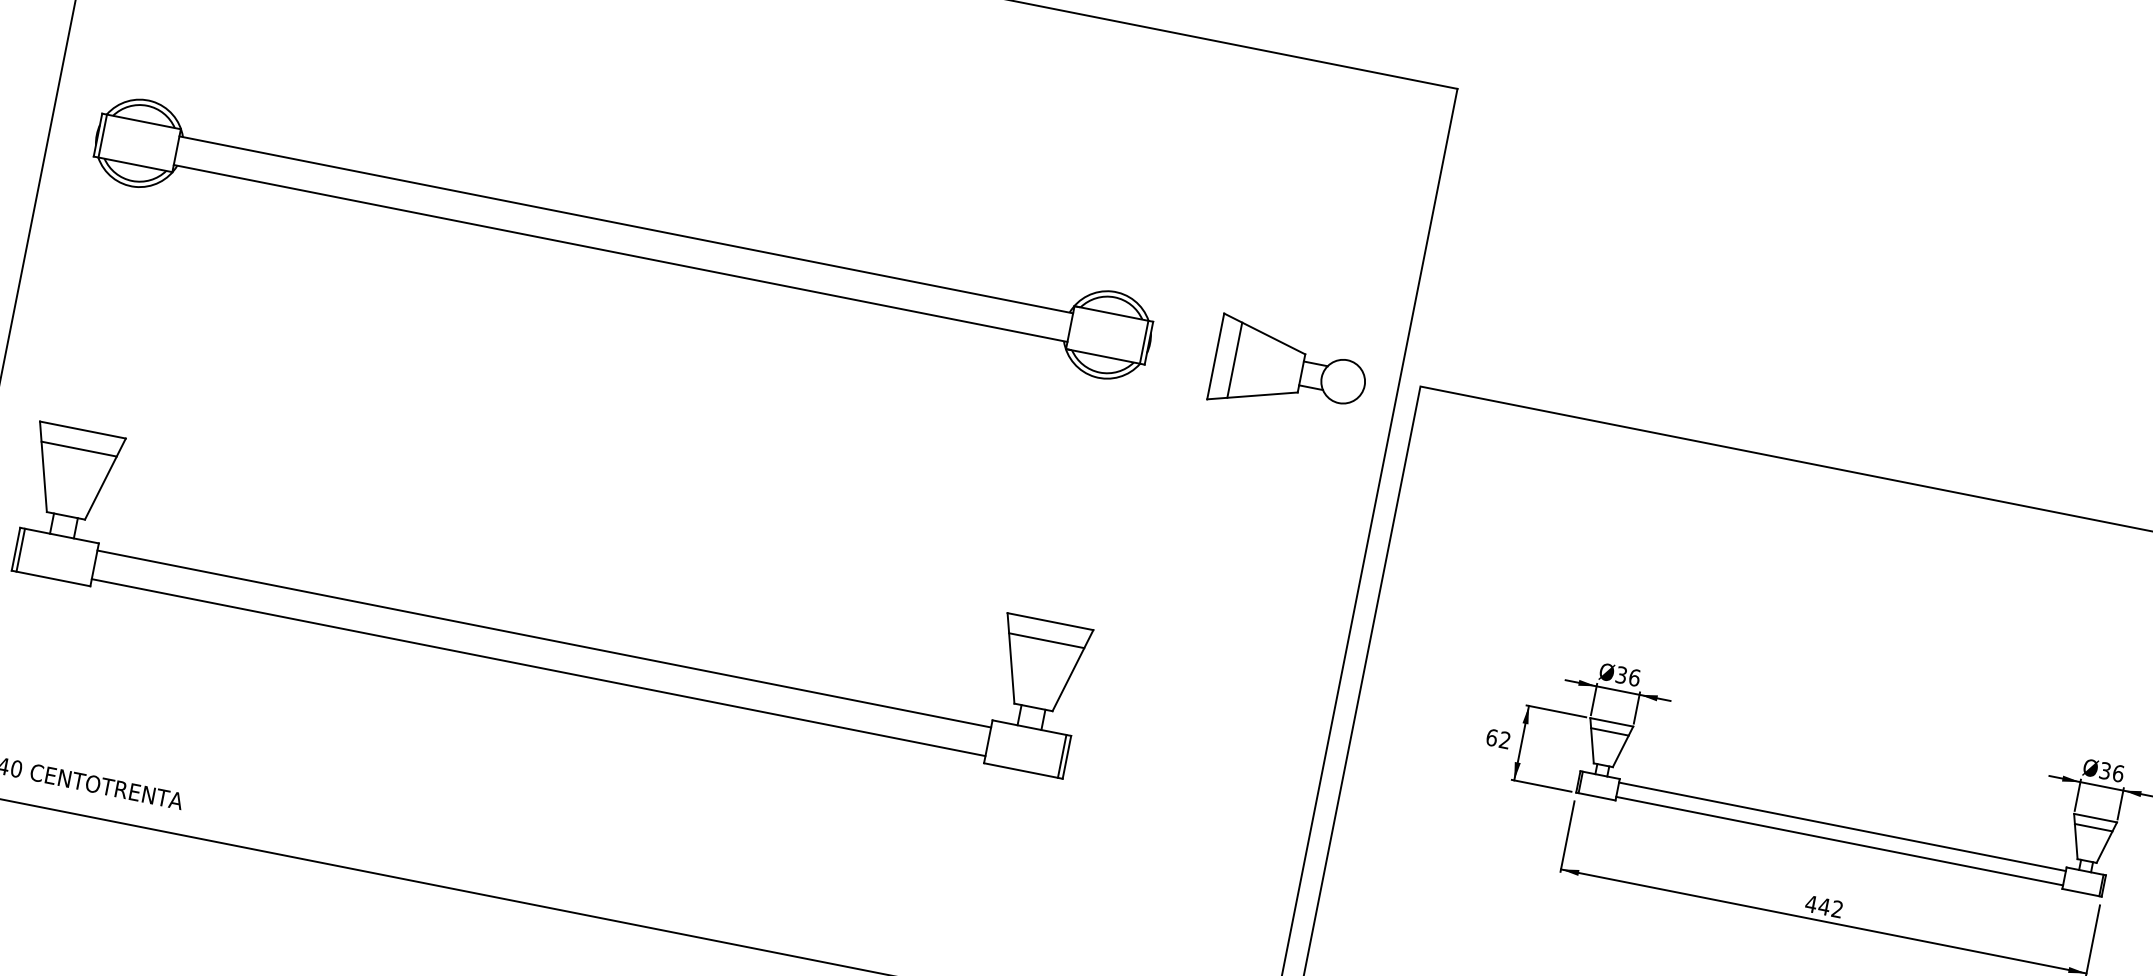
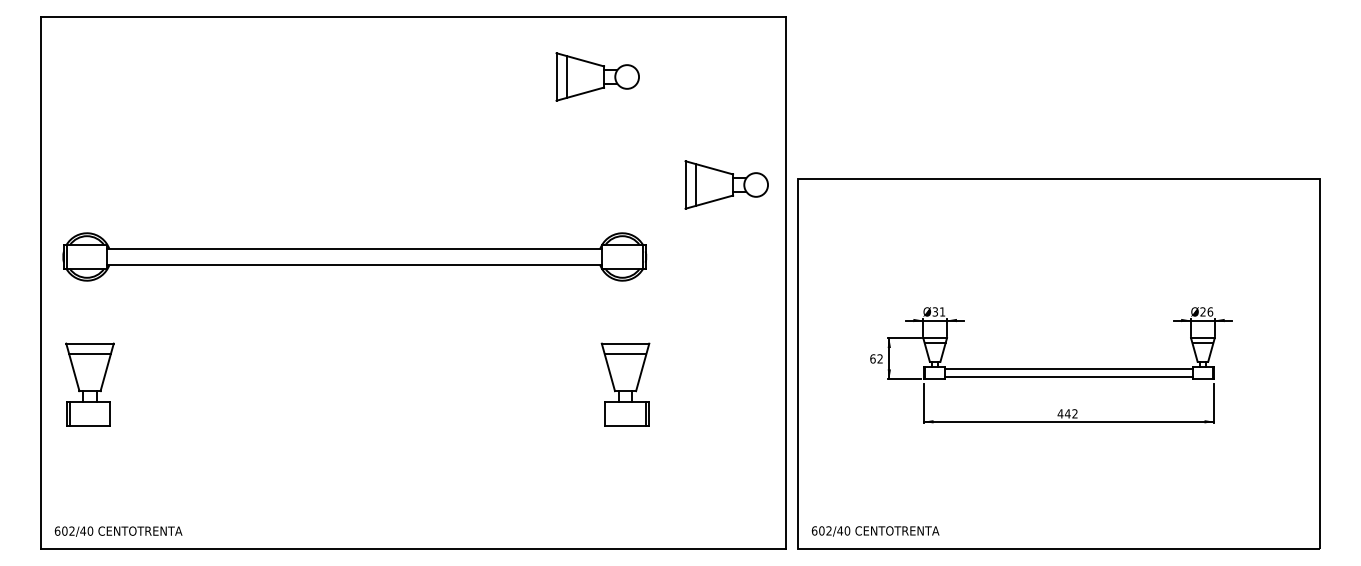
part: (1095, 128) -> (597, 76), added
part: (623, 238) -> (354, 256), moved
line: (543, 639) -> (357, 406), removed
line: (537, 668) -> (357, 422), removed
text: (1634, 676) -> (942, 311), Ø36 -> Ø31
text: (2104, 769) -> (1202, 311), Ø36 -> Ø26

